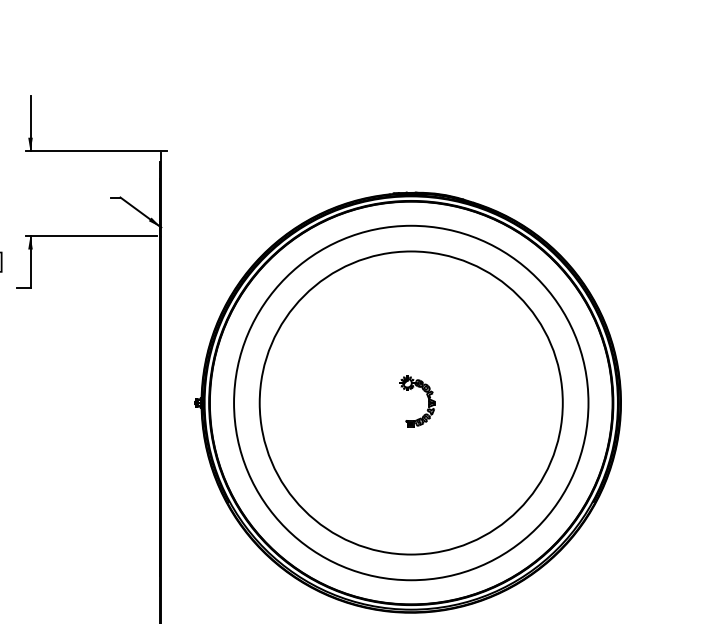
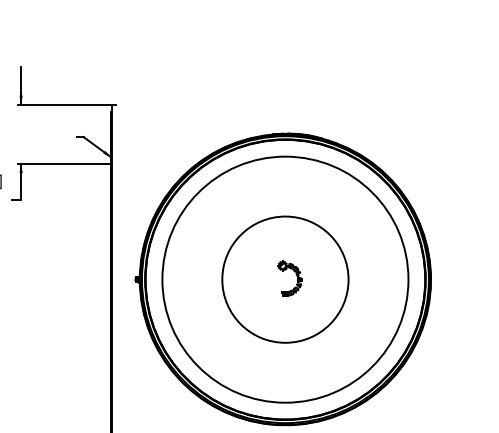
circle: (411, 402) -> (285, 279), size x0.6

